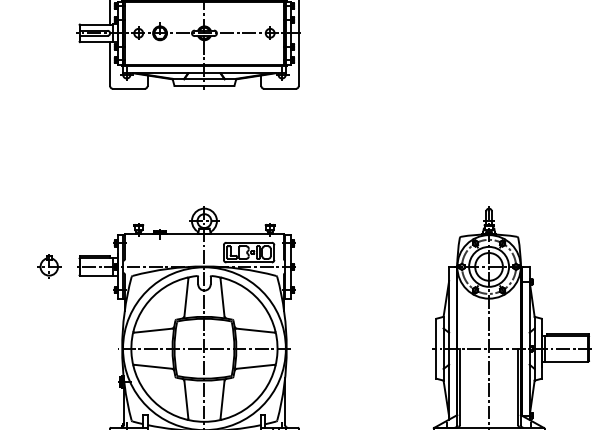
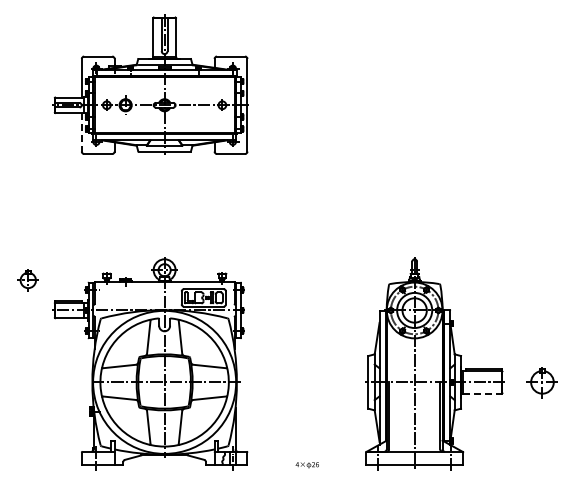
line: (109, 64) -> (81, 132), solid -> dashed
part: (48, 266) -> (27, 280), moved
line: (567, 361) -> (483, 393), solid -> dashed

